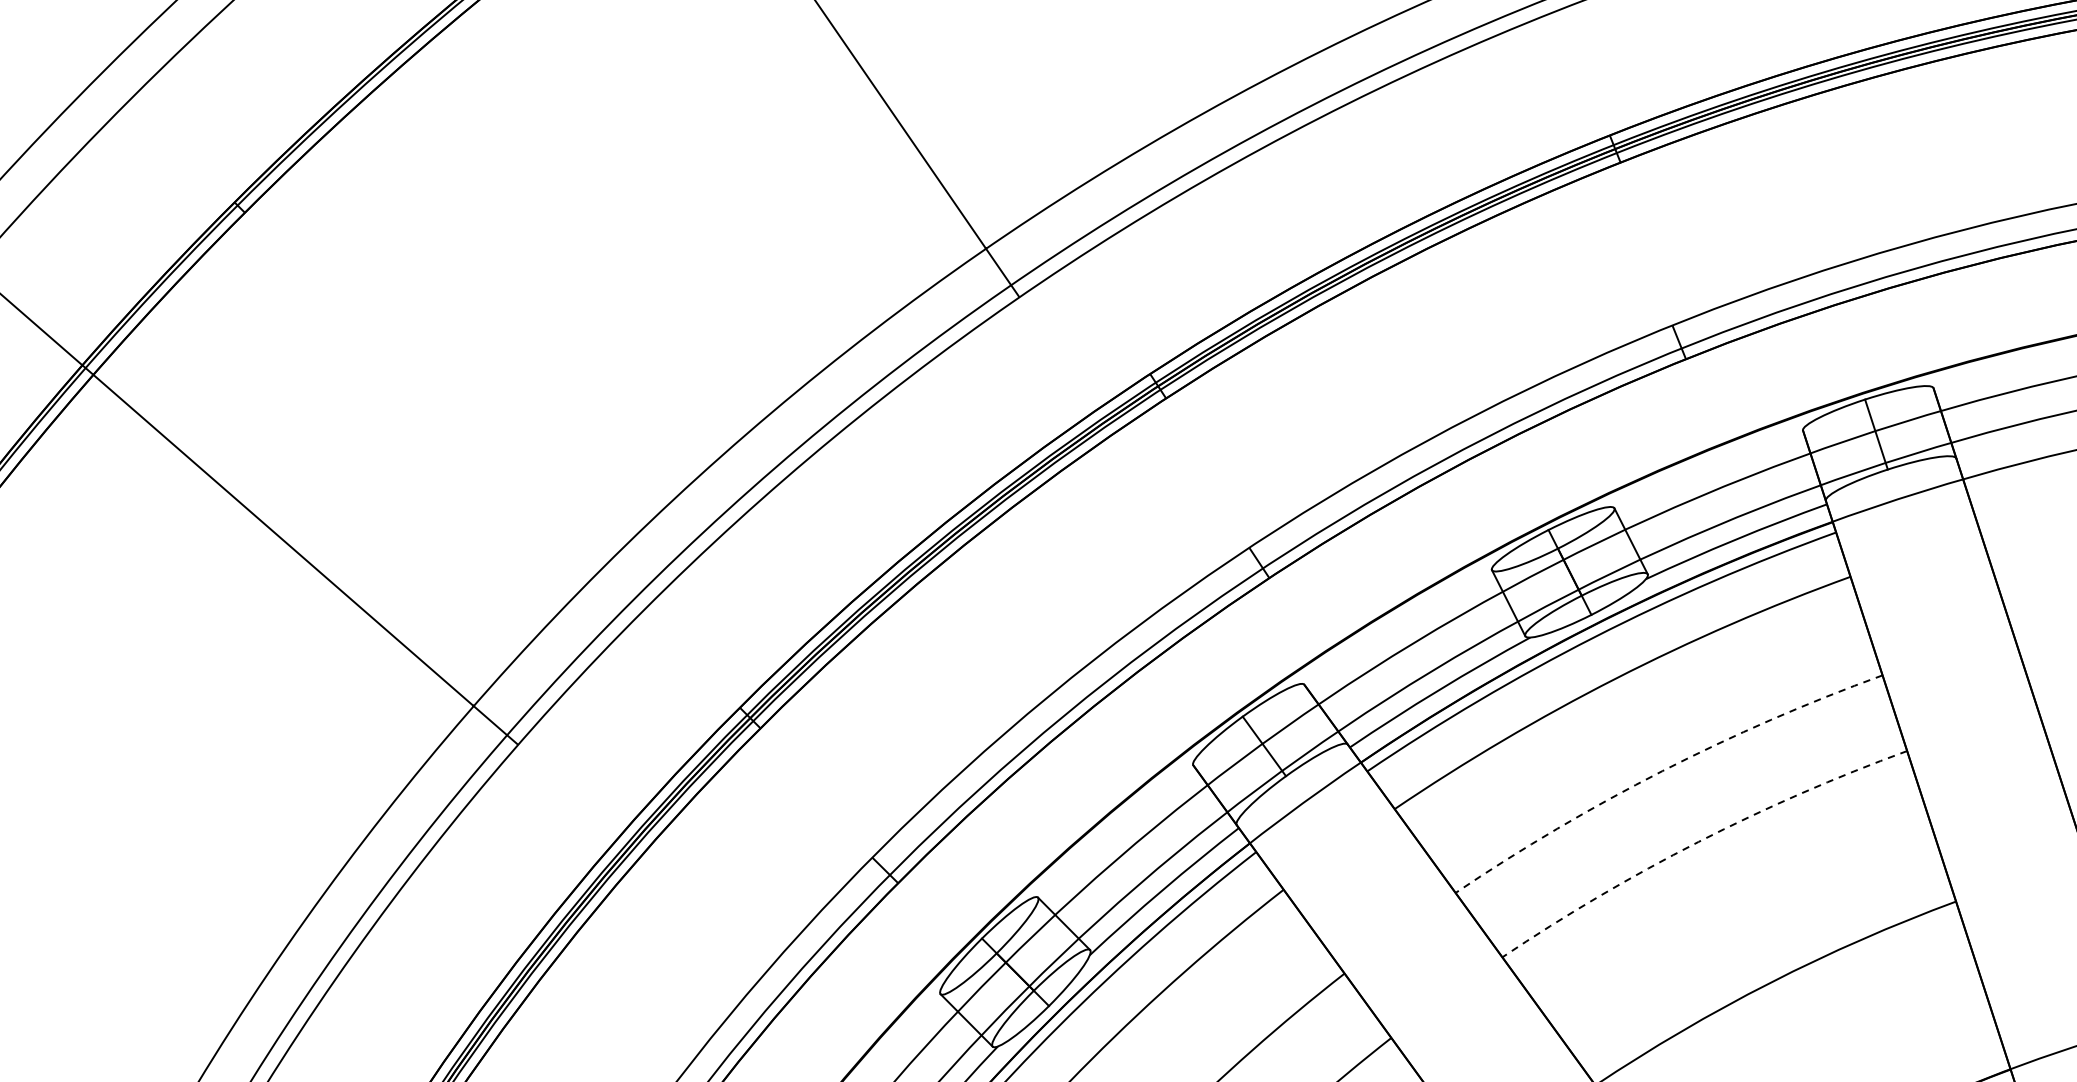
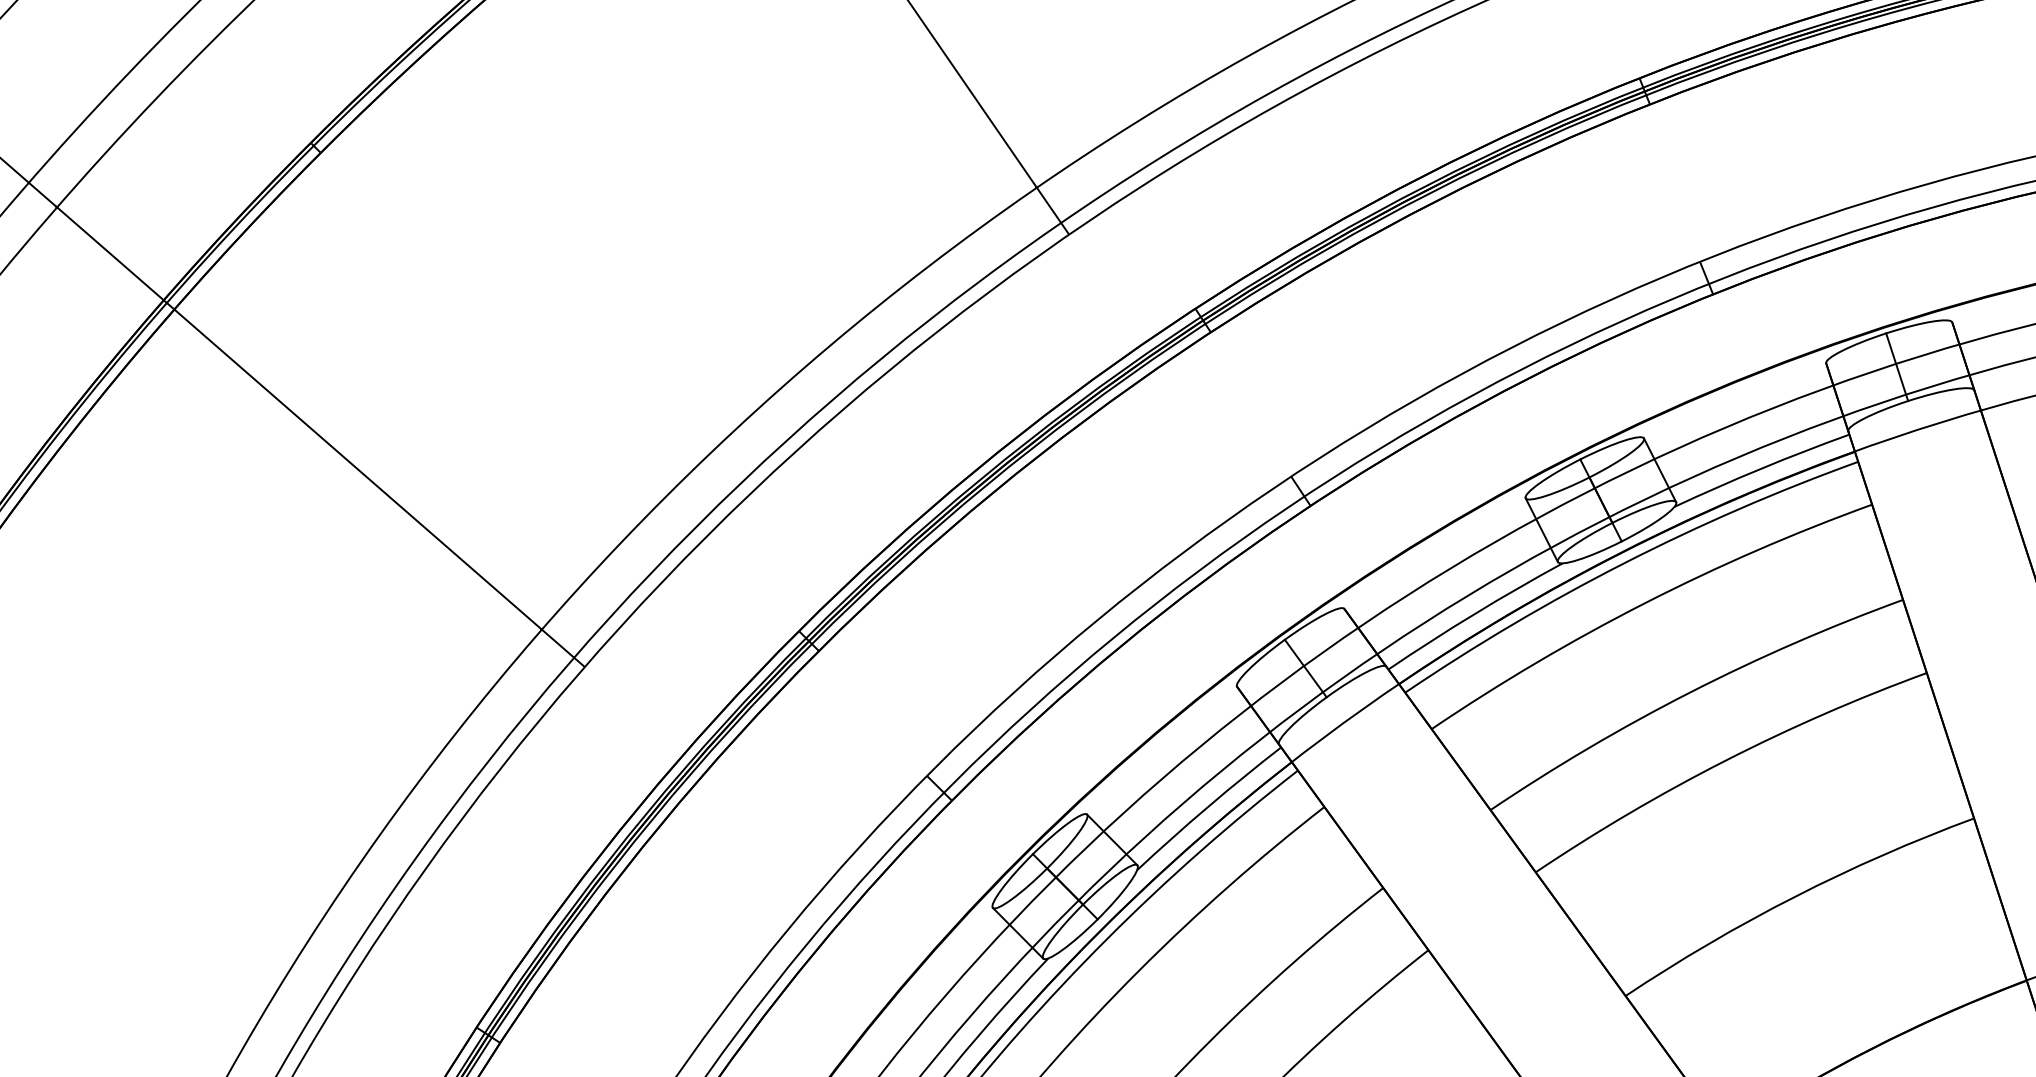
arc: (1662, 771) -> (1690, 692), dashed -> solid
arc: (1698, 841) -> (1725, 760), dashed -> solid

